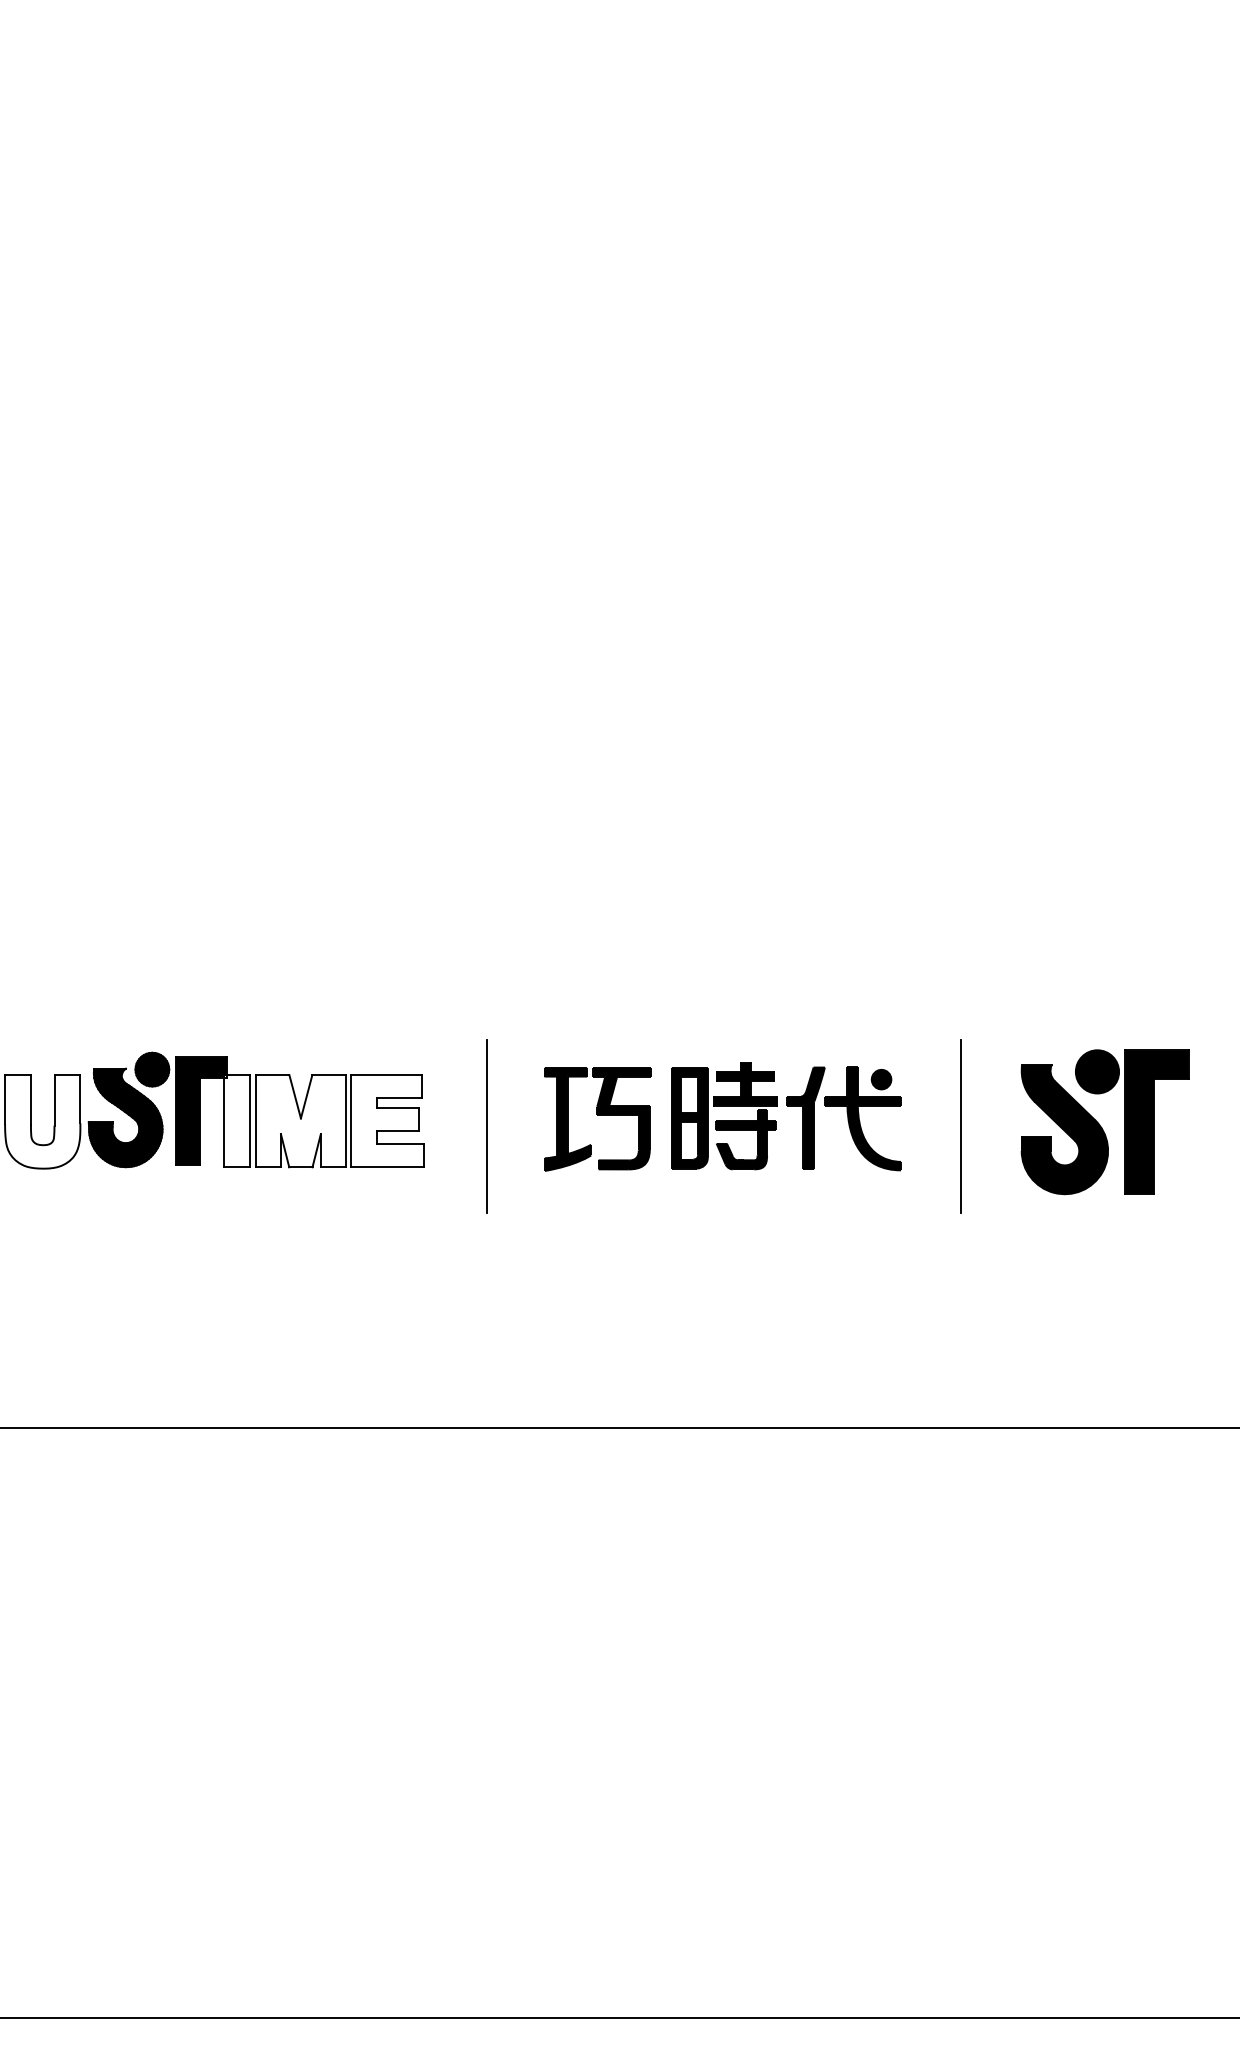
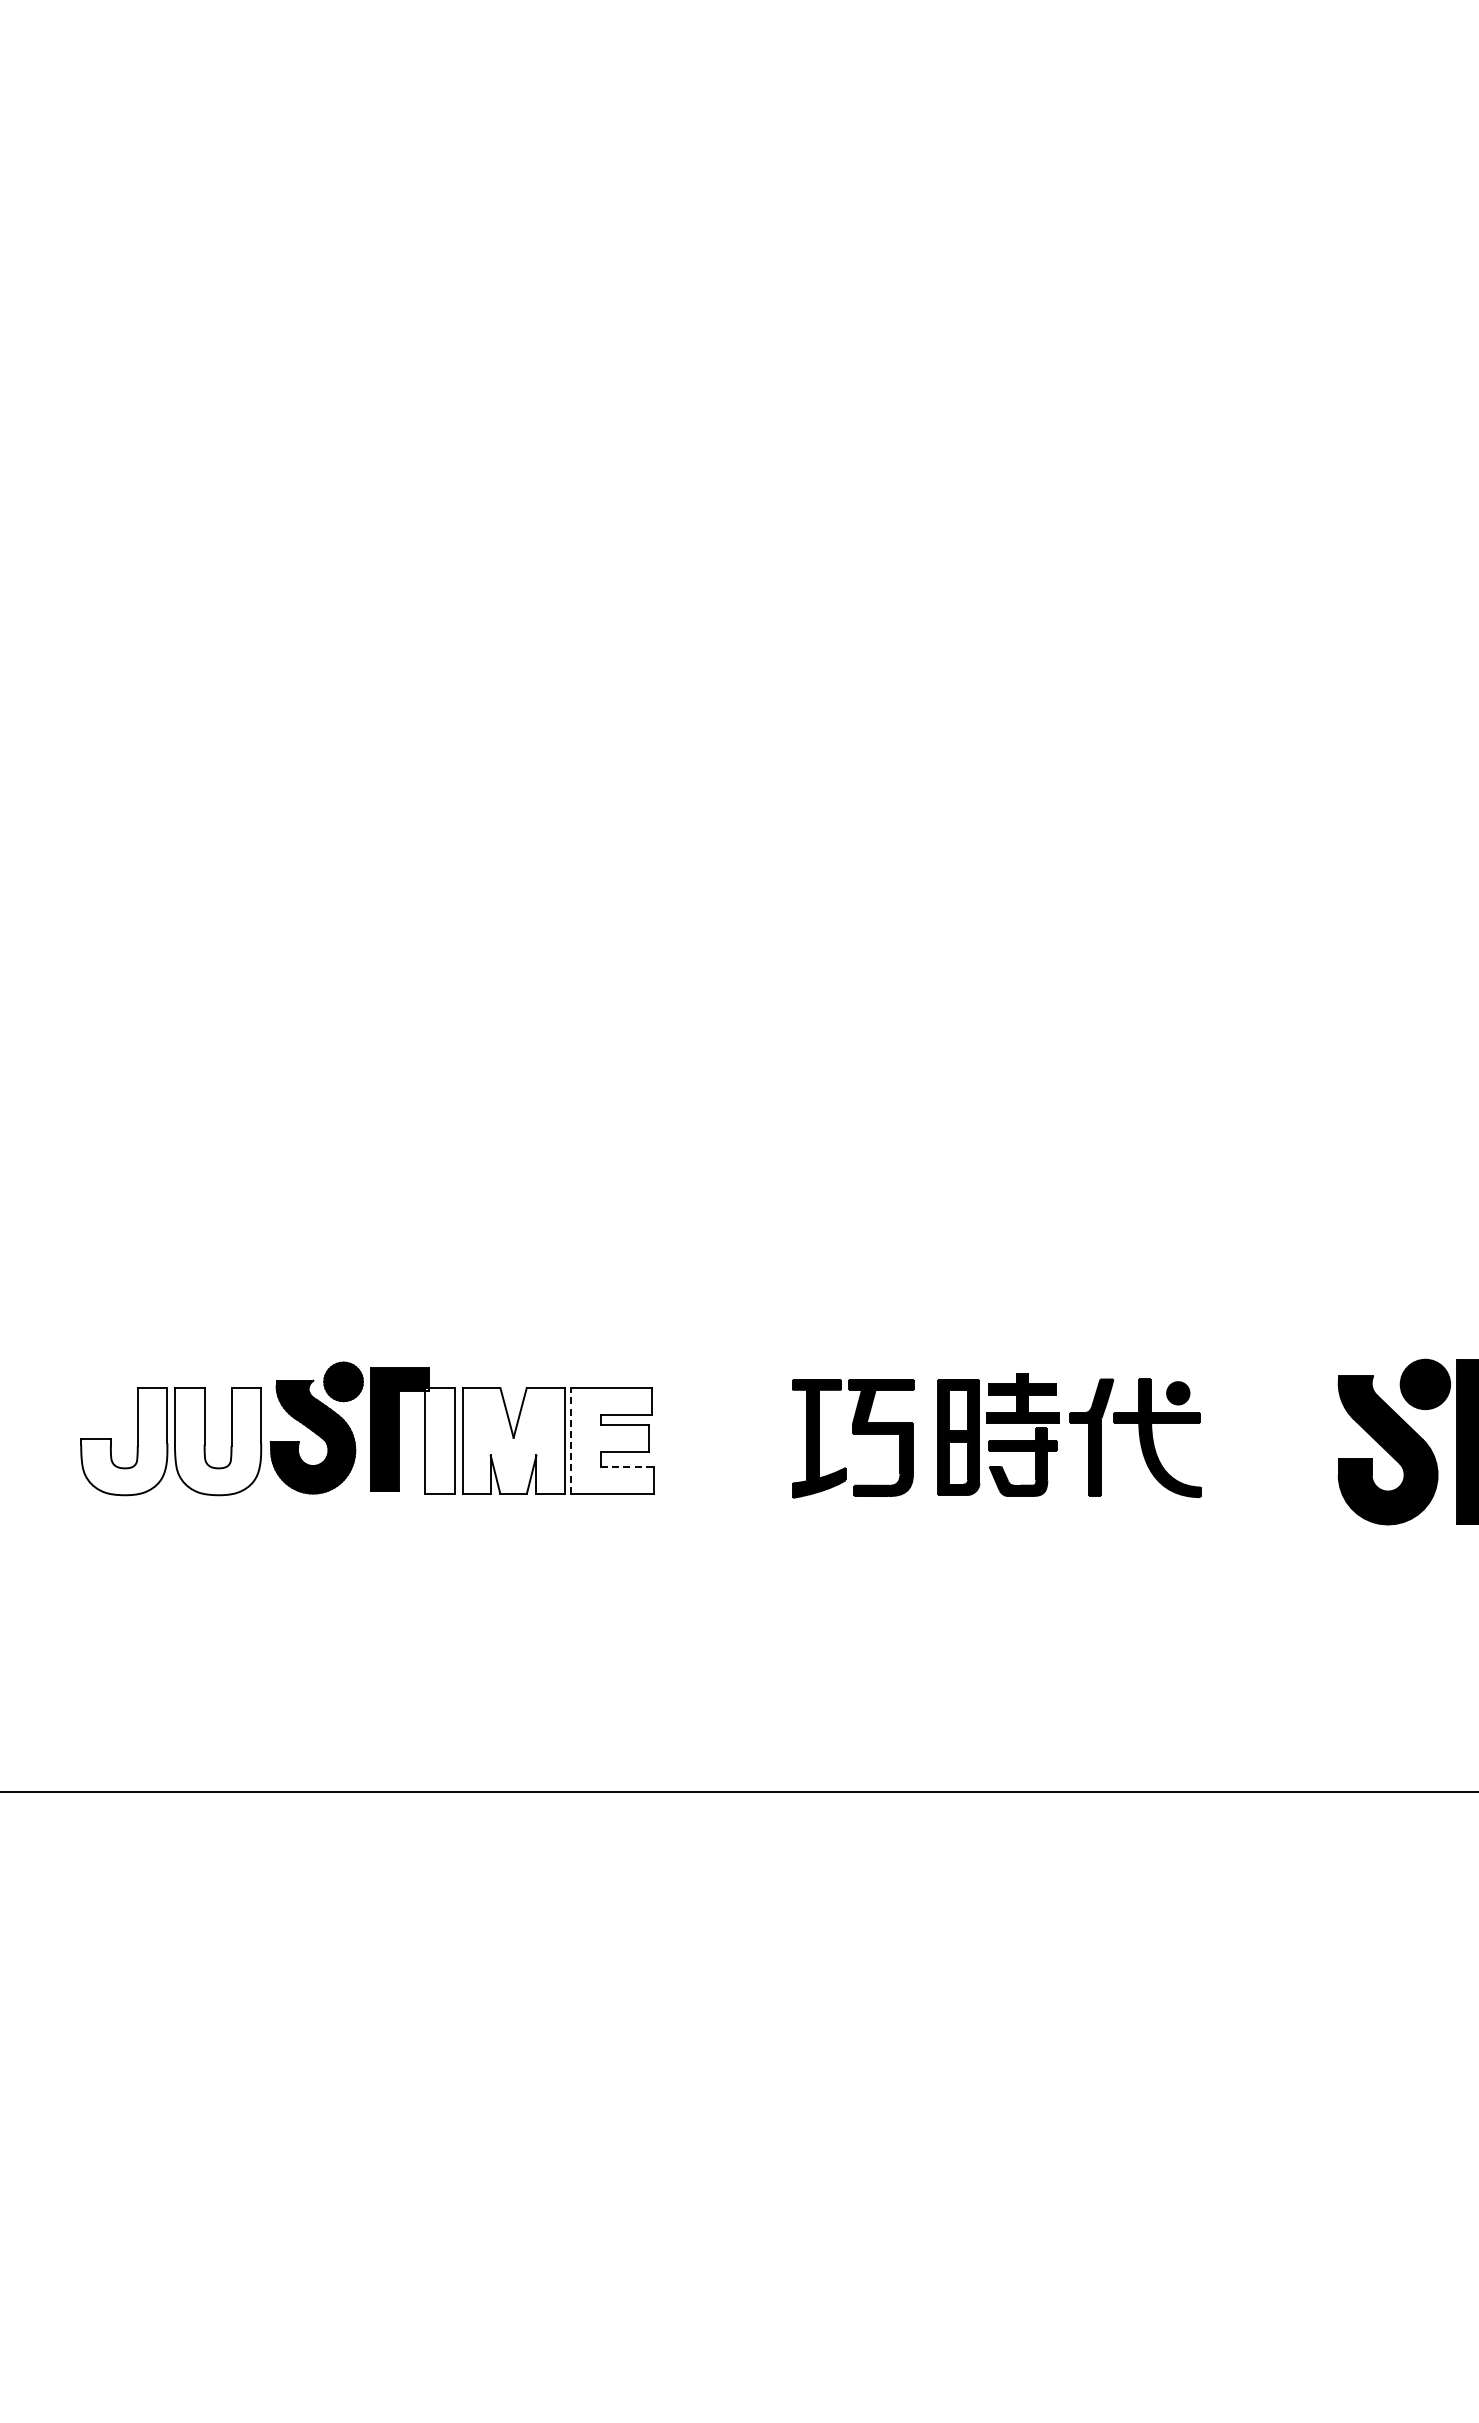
line: (351, 1120) -> (571, 1440), solid -> dashed
line: (487, 1126) -> (727, 1447), removed
line: (961, 1126) -> (1269, 1447), removed
line: (400, 1144) -> (627, 1467), solid -> dashed

